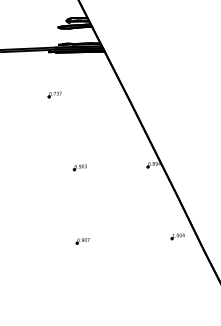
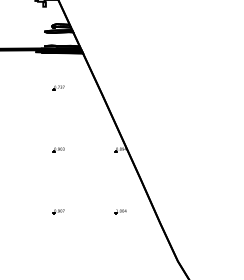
part: (54, 94) -> (58, 87), moved
part: (177, 236) -> (120, 211), moved

